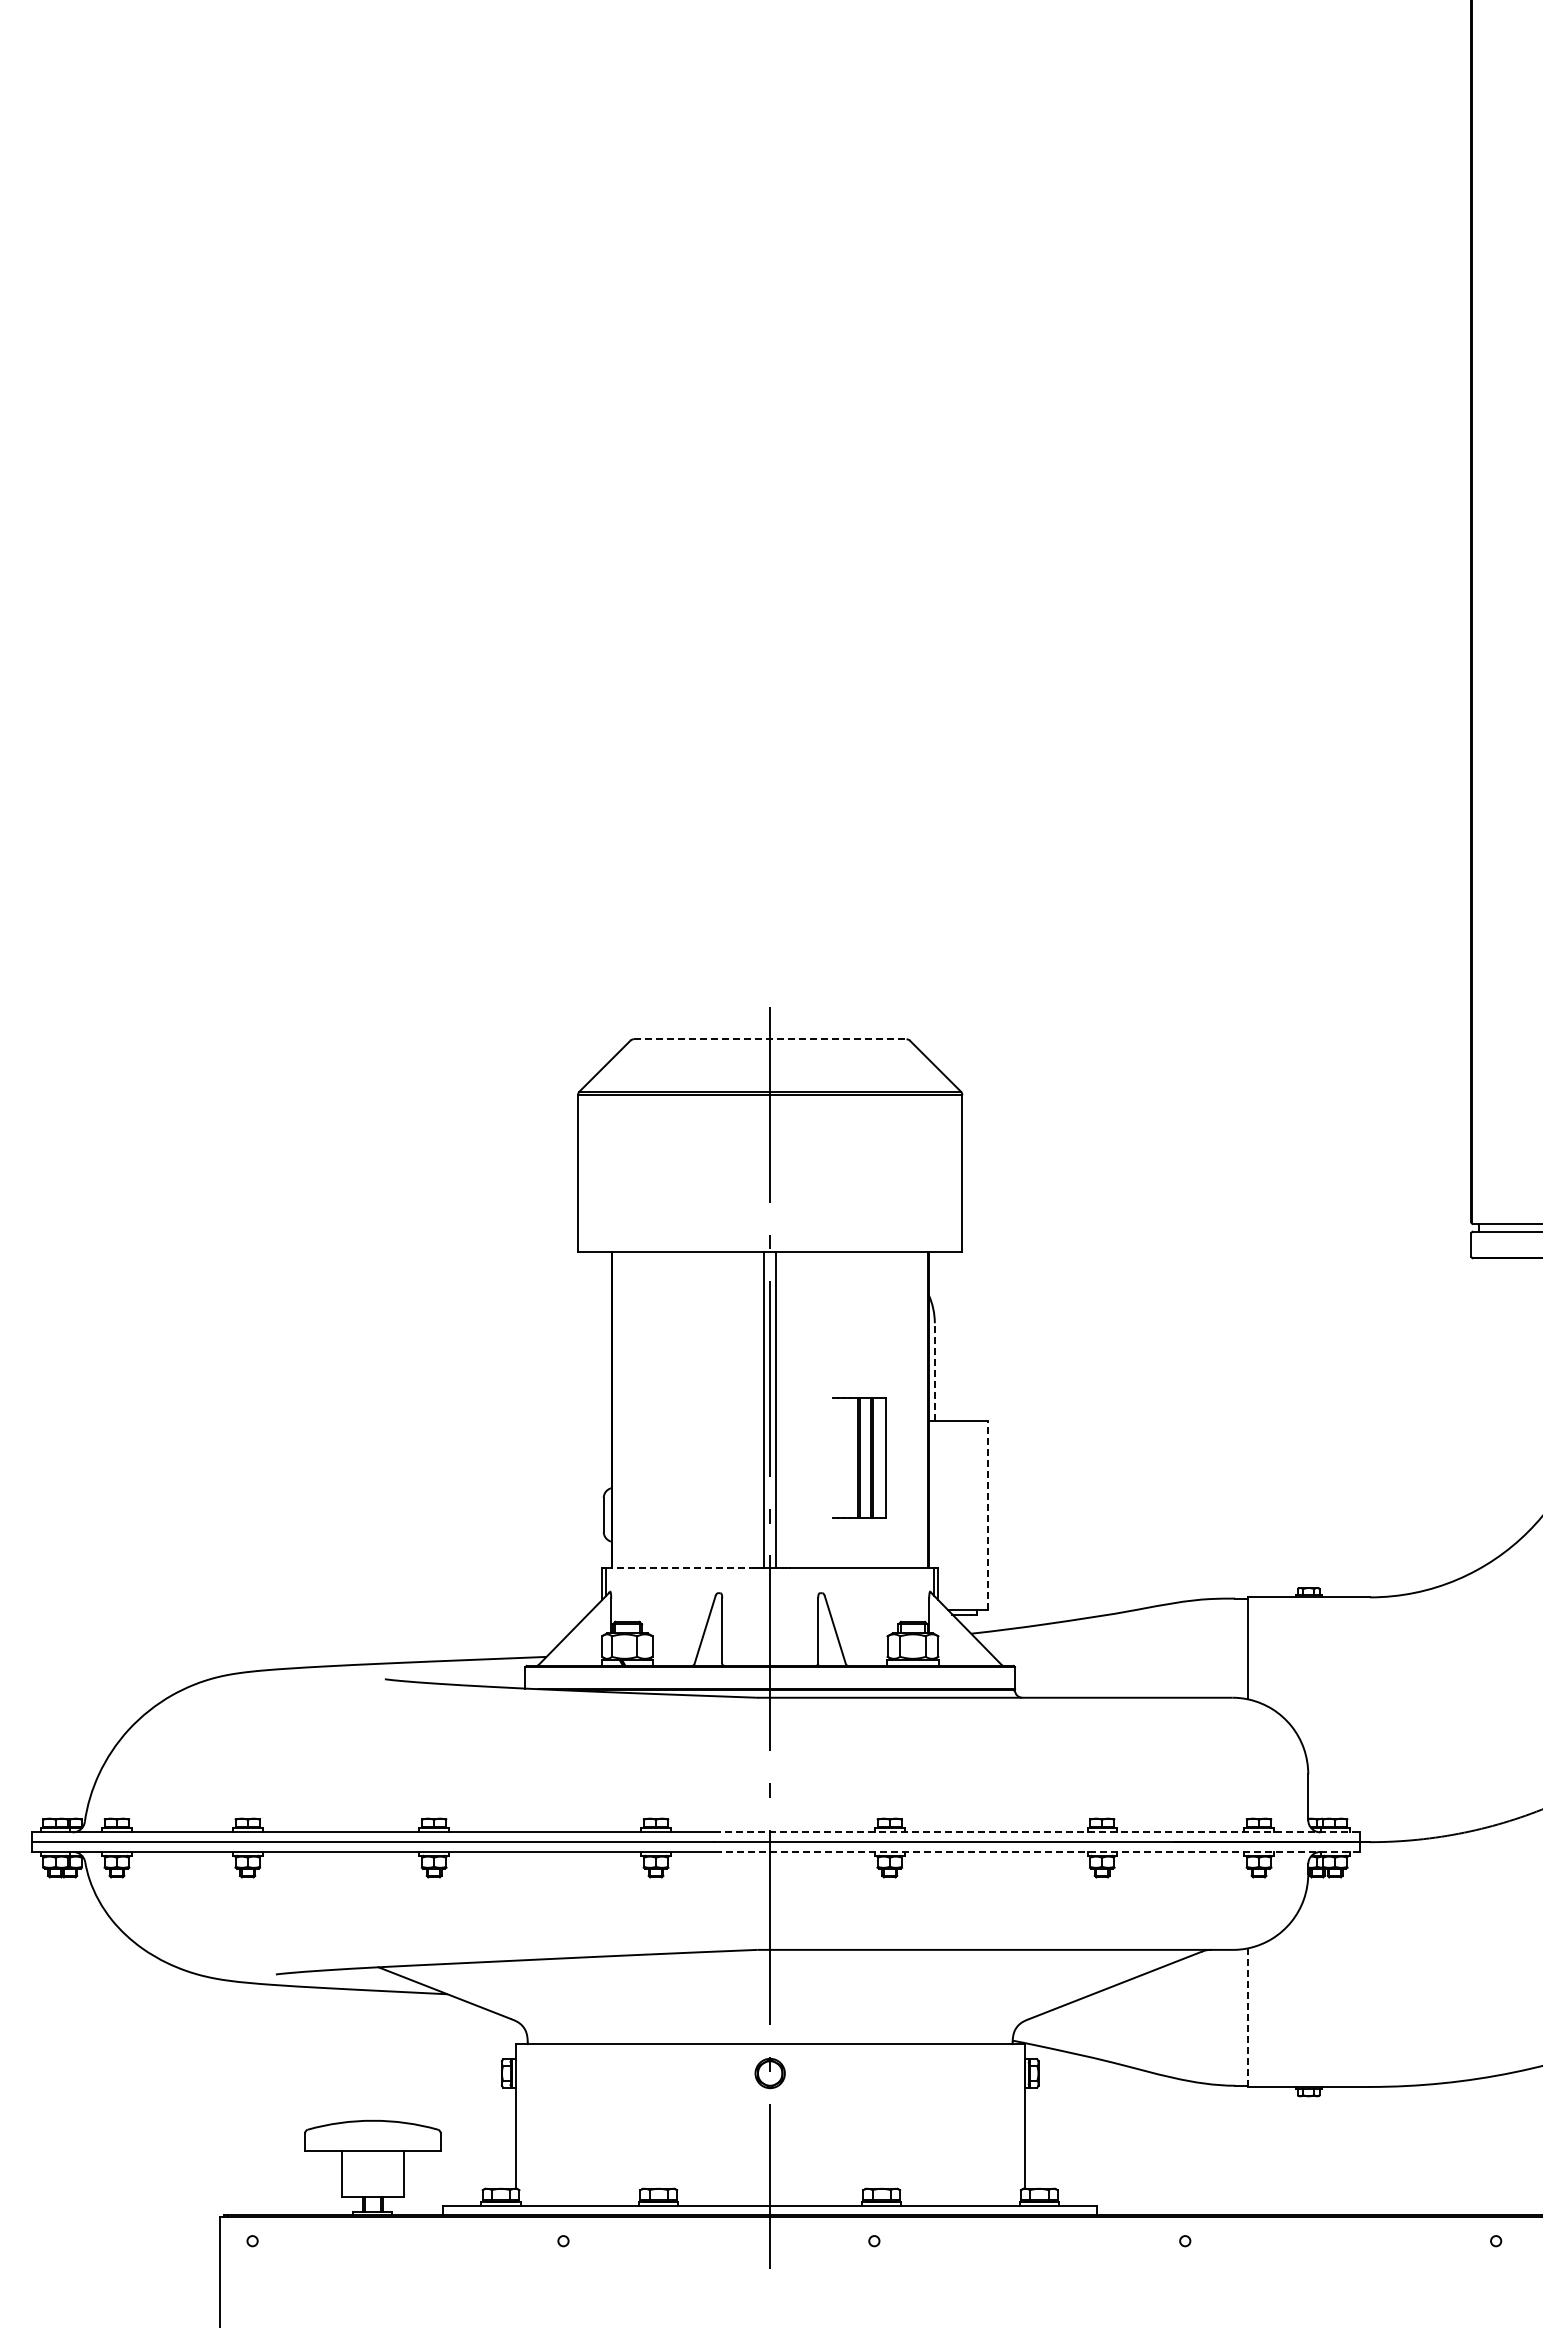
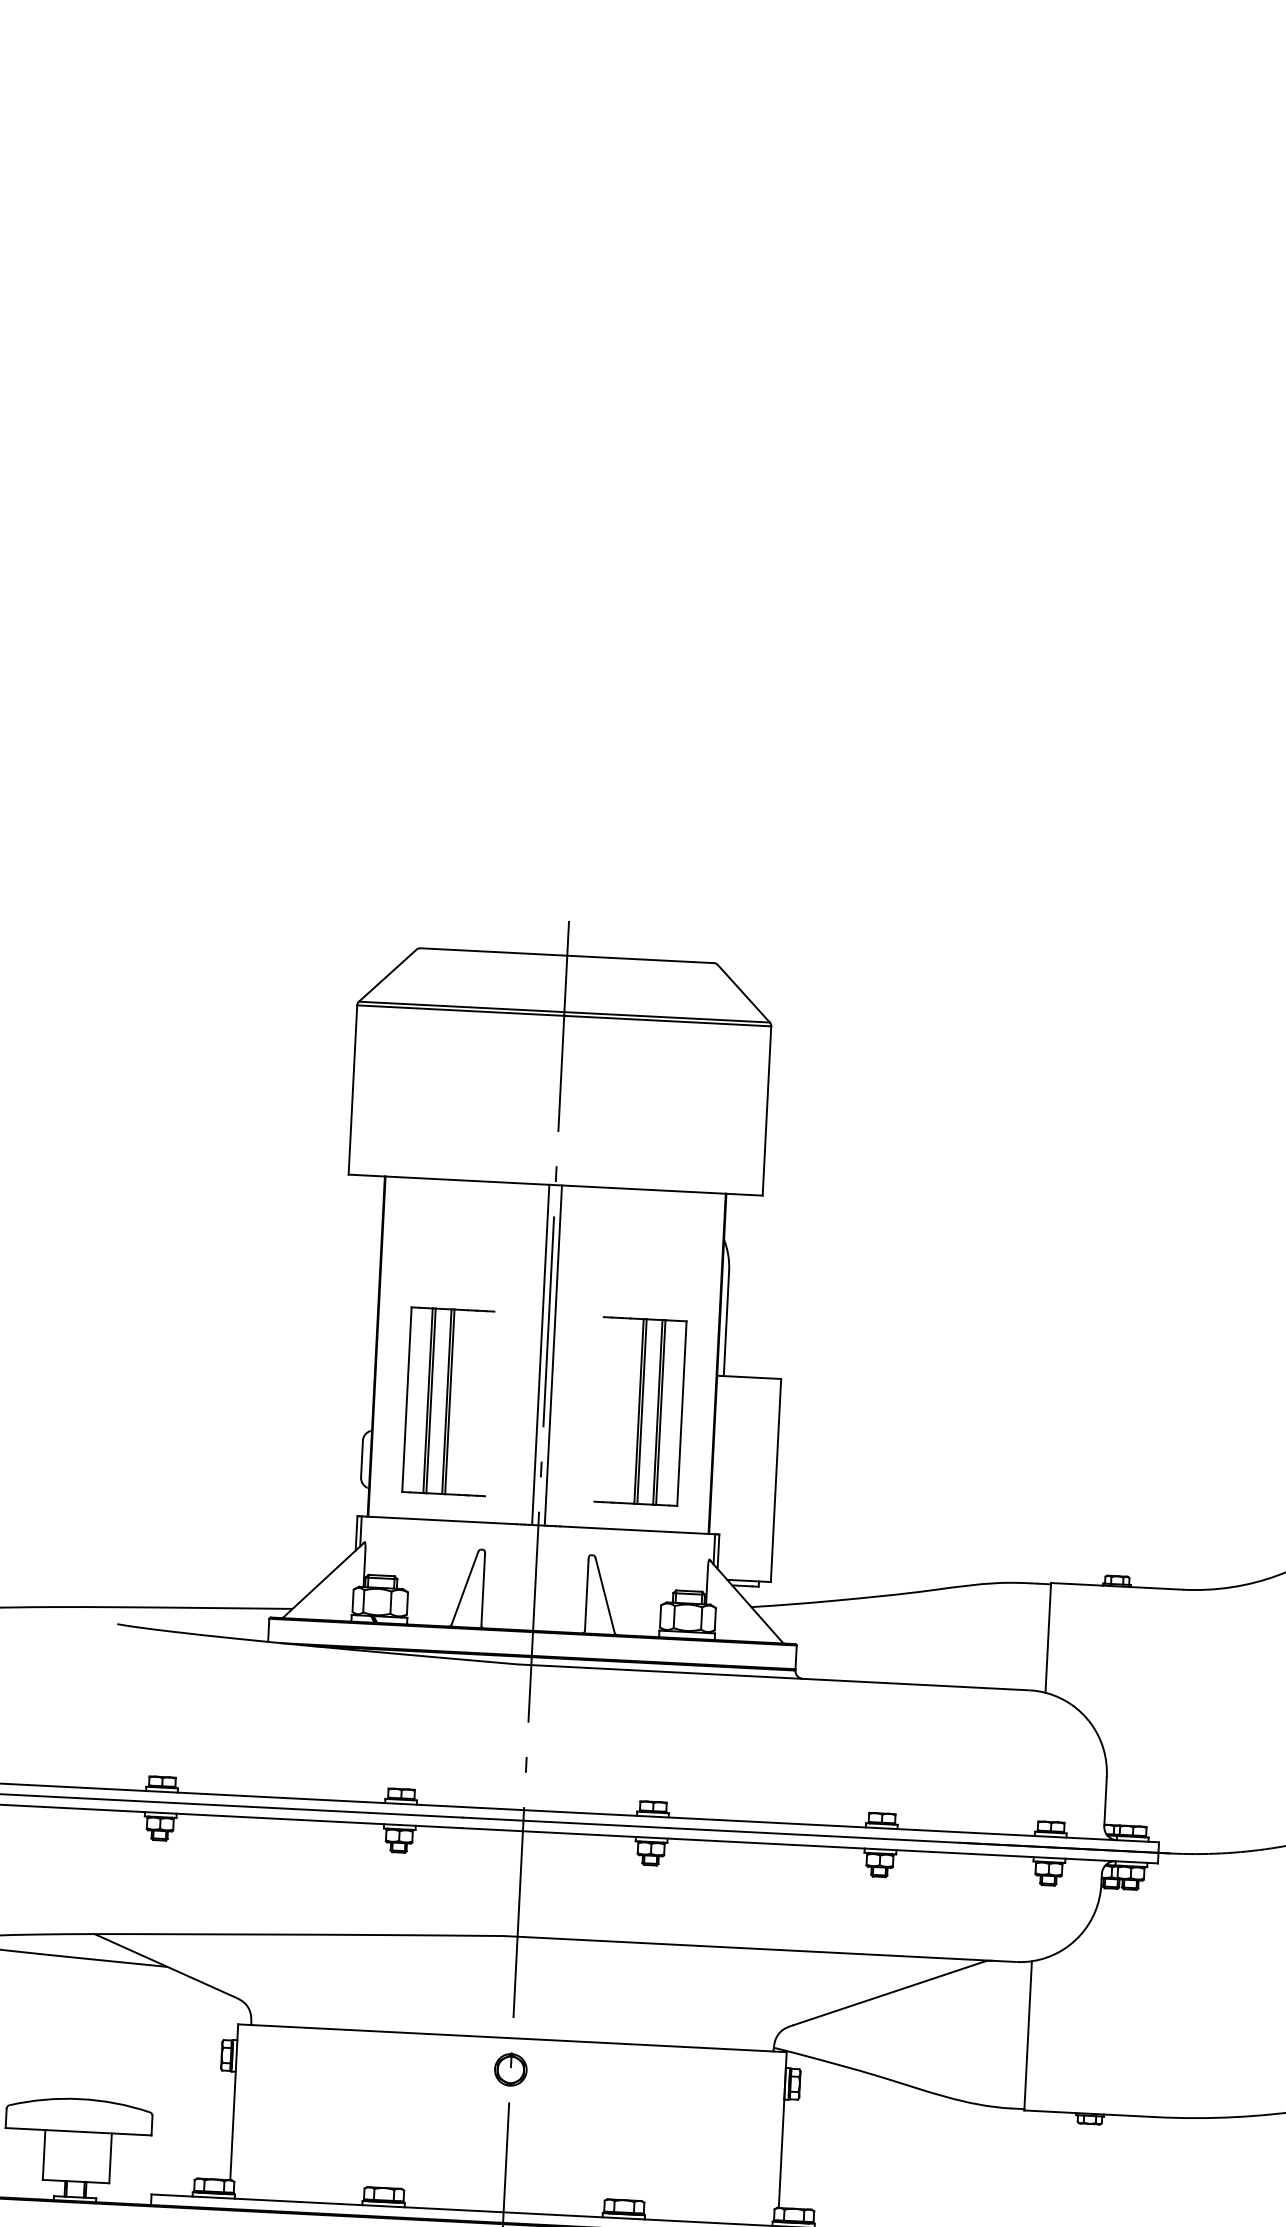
line: (770, 1039) -> (567, 955), dashed -> solid
line: (934, 1372) -> (726, 1323), dashed -> solid
part: (680, 1457) -> (447, 1401), added
part: (859, 1457) -> (640, 1411), size x1.43
line: (988, 1514) -> (776, 1479), dashed -> solid
line: (678, 1568) -> (439, 1520), dashed -> solid
line: (1036, 1832) -> (810, 1824), dashed -> solid
line: (1036, 1851) -> (809, 1845), dashed -> solid
line: (1247, 2017) -> (1028, 2035), dashed -> solid

